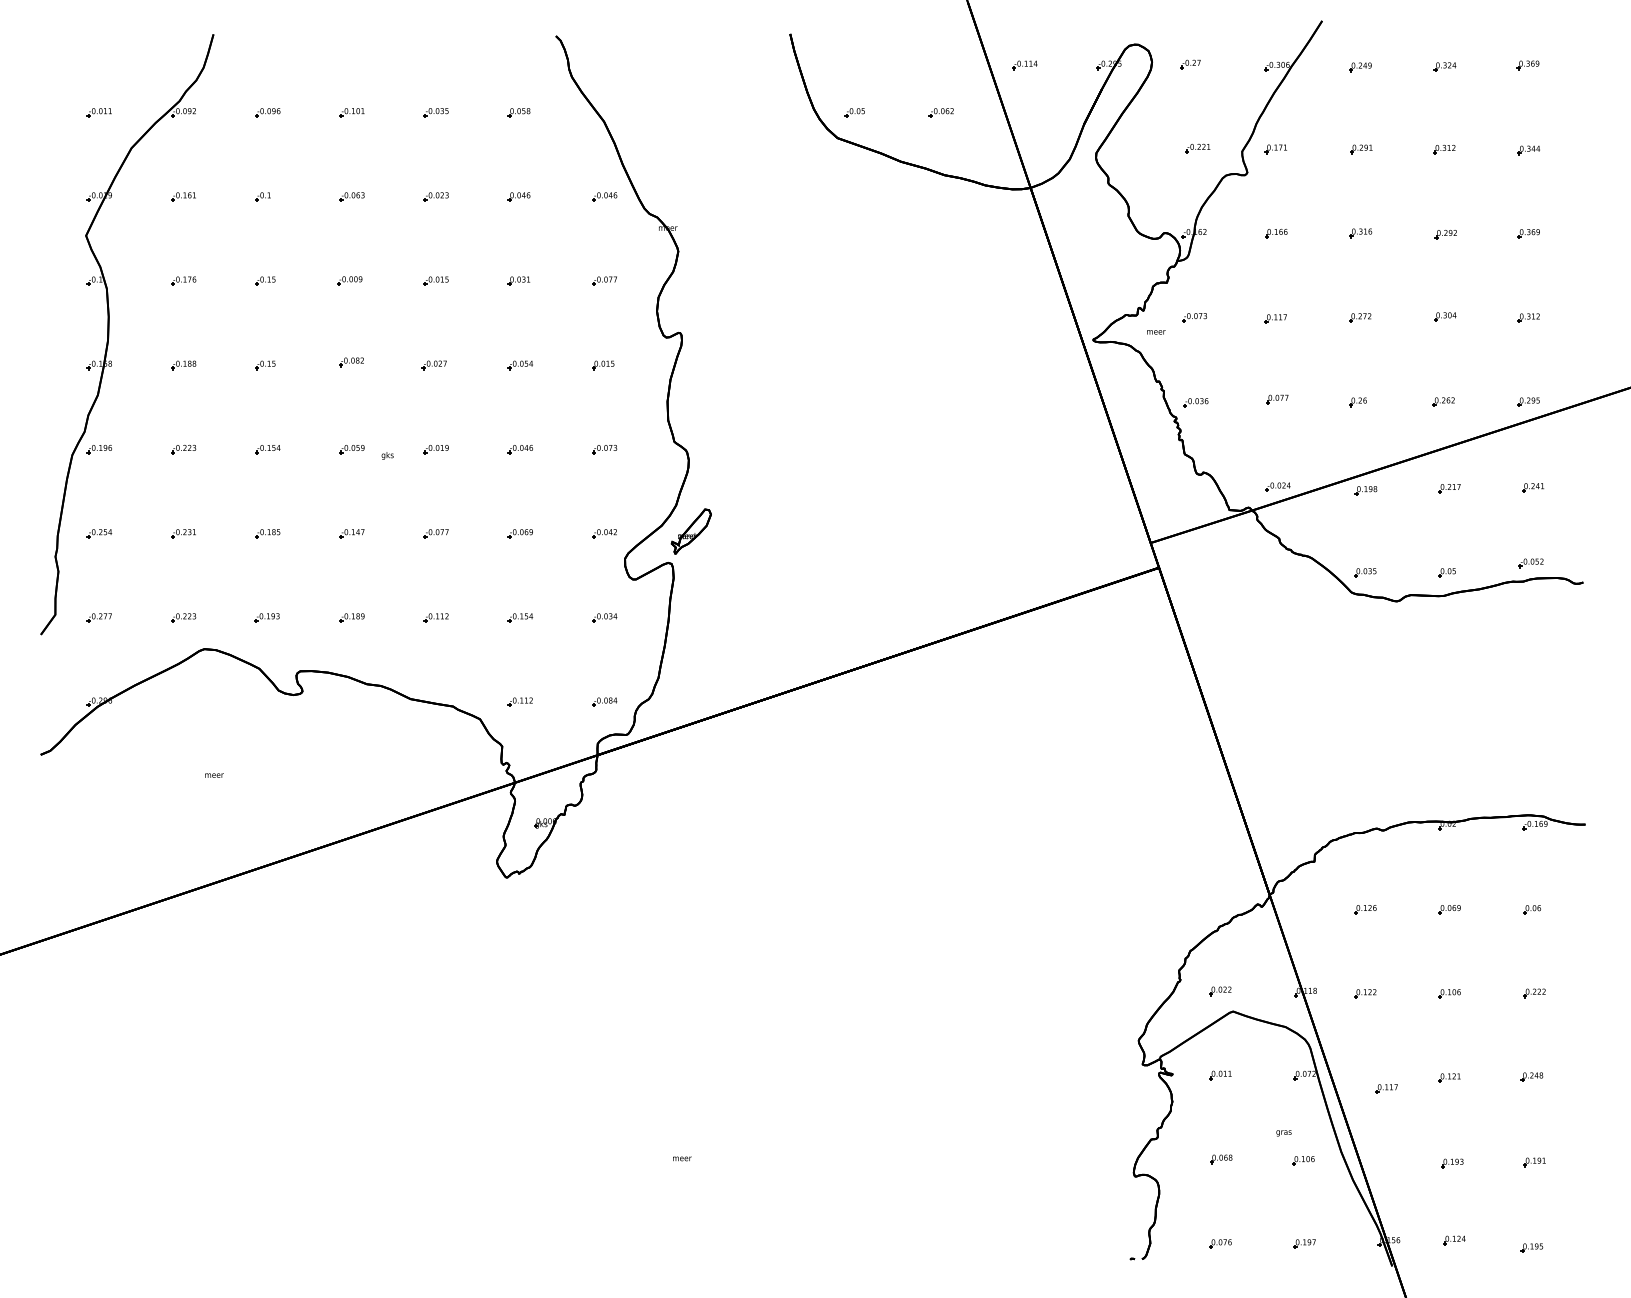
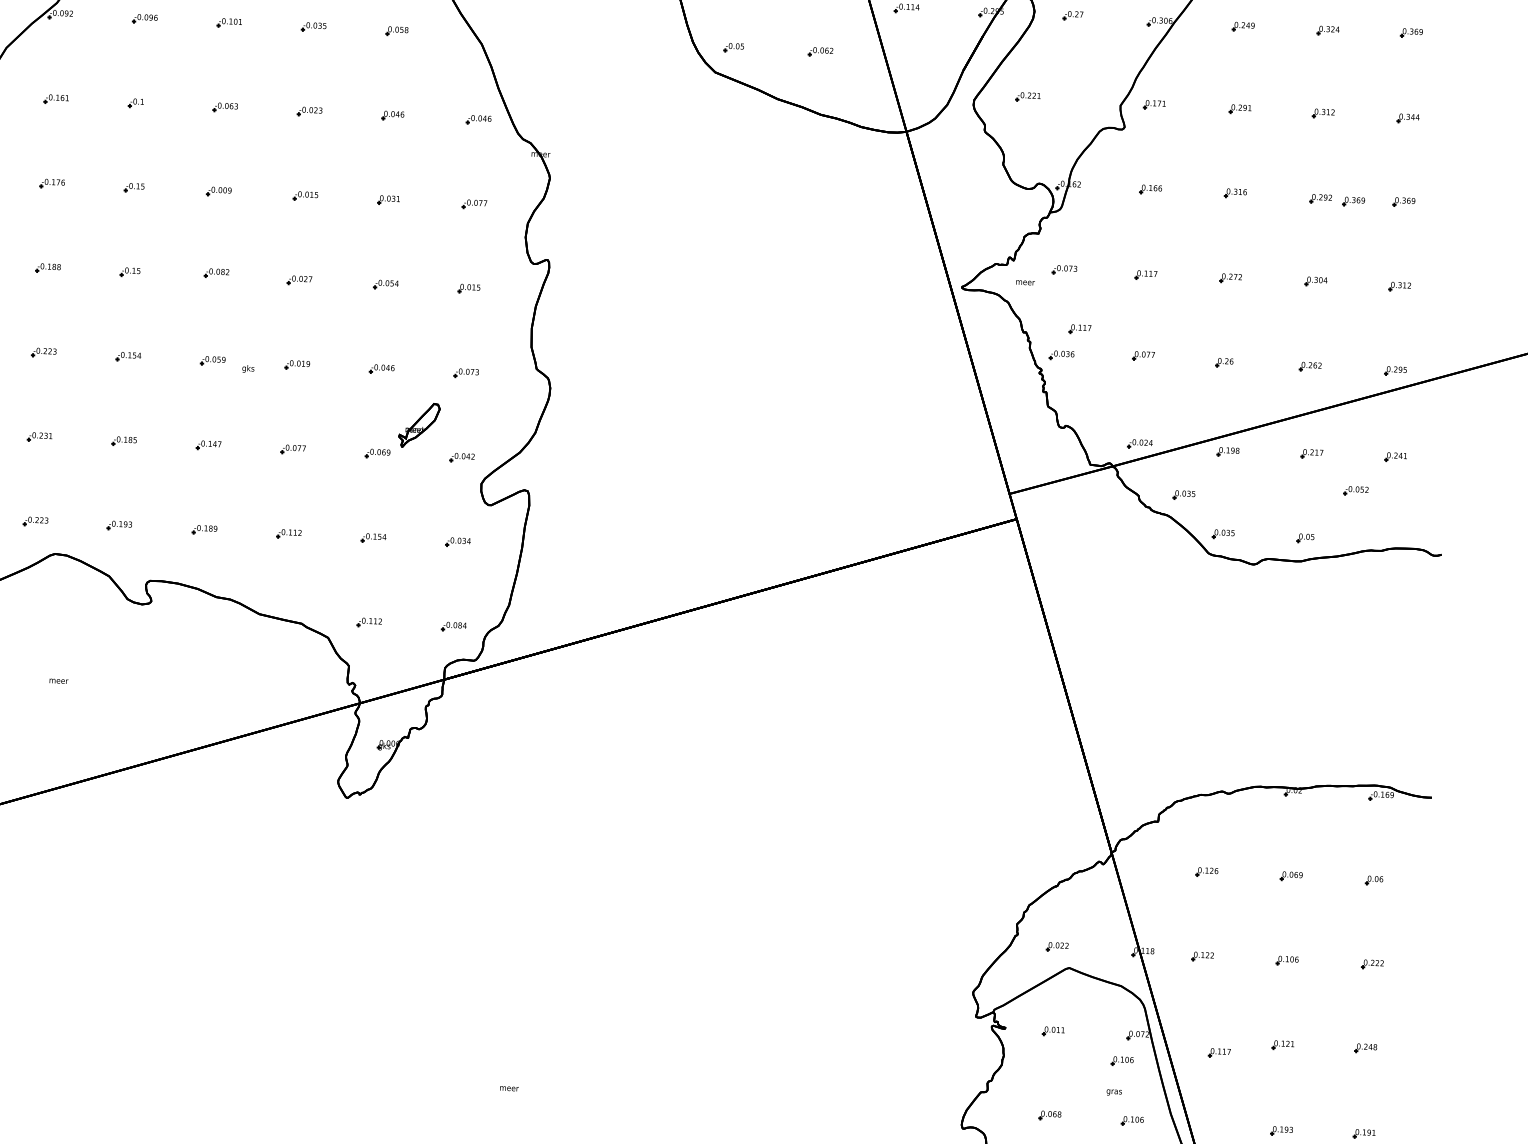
part: (1197, 148) -> (1027, 97), moved
part: (1478, 235) -> (1353, 201), added
part: (1212, 375) -> (1079, 328), added
part: (690, 531) -> (418, 425), moved
part: (1324, 535) -> (1184, 494), added
part: (1530, 563) -> (1355, 491), moved
part: (1290, 1101) -> (1122, 1061), added

